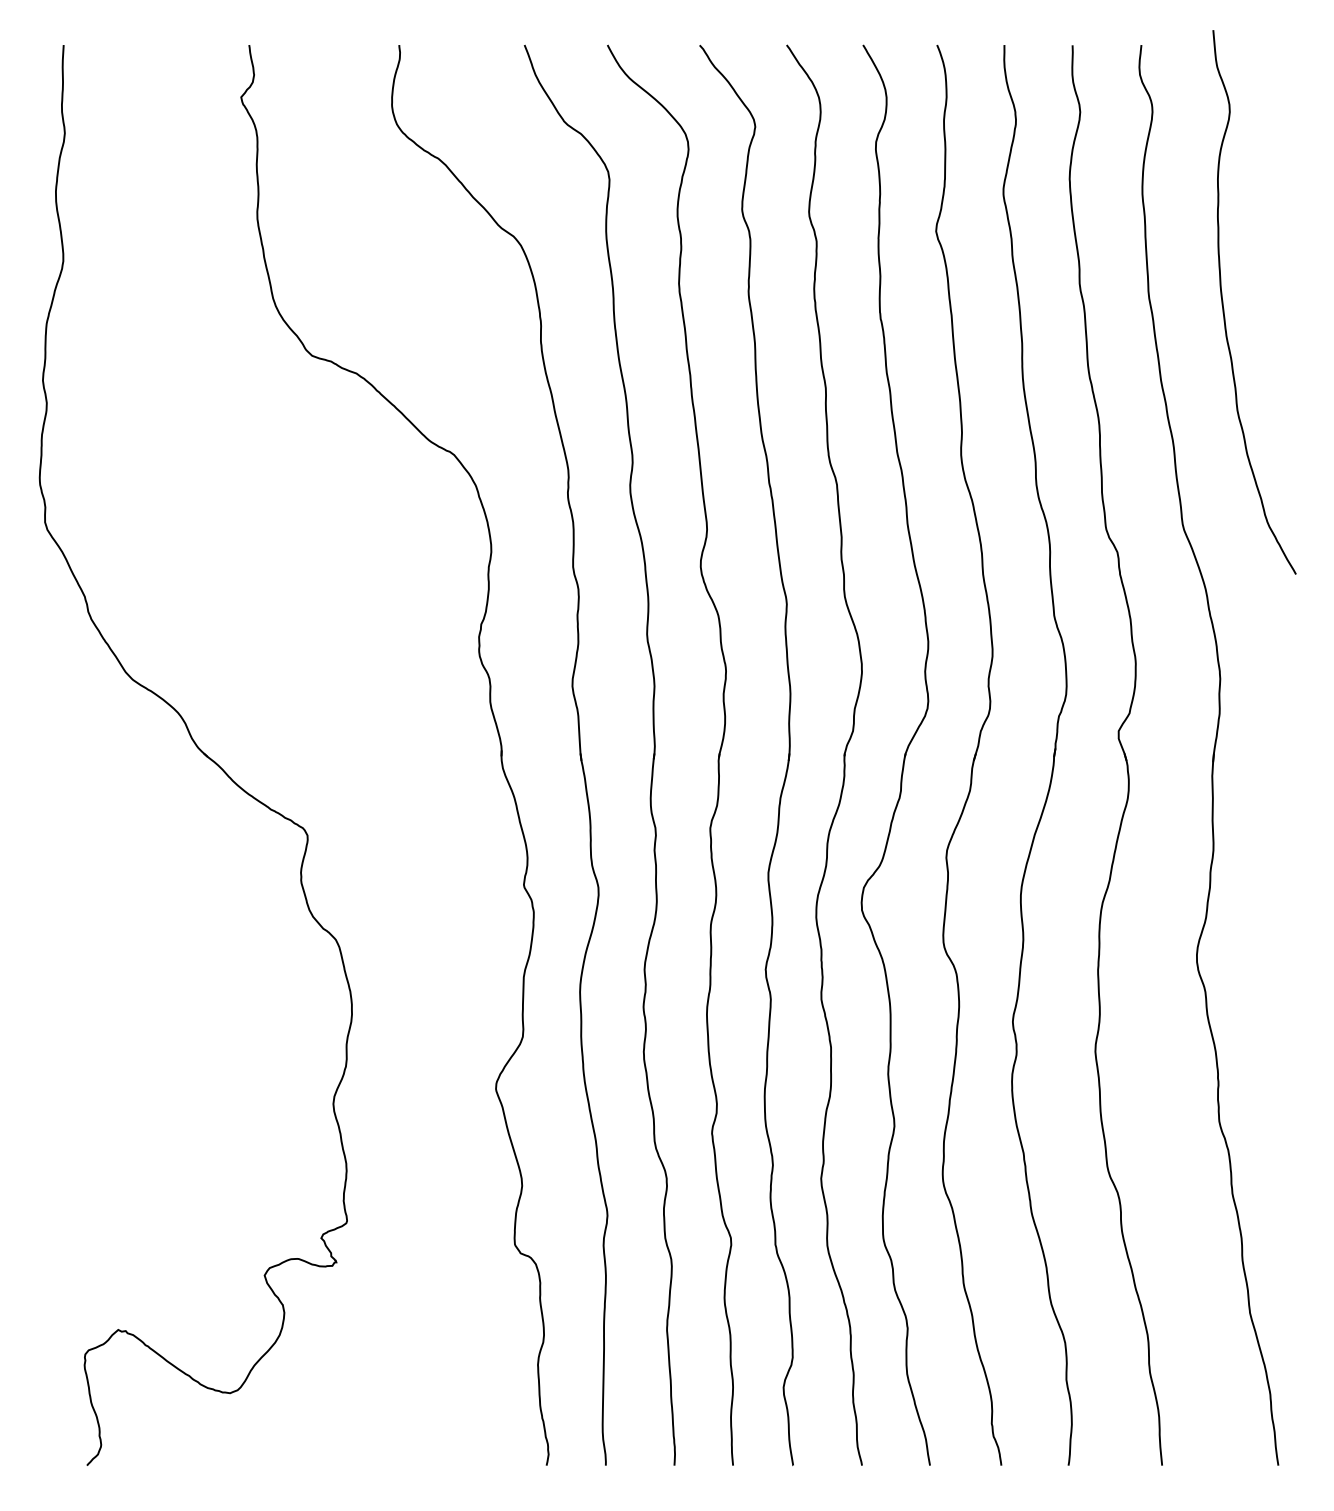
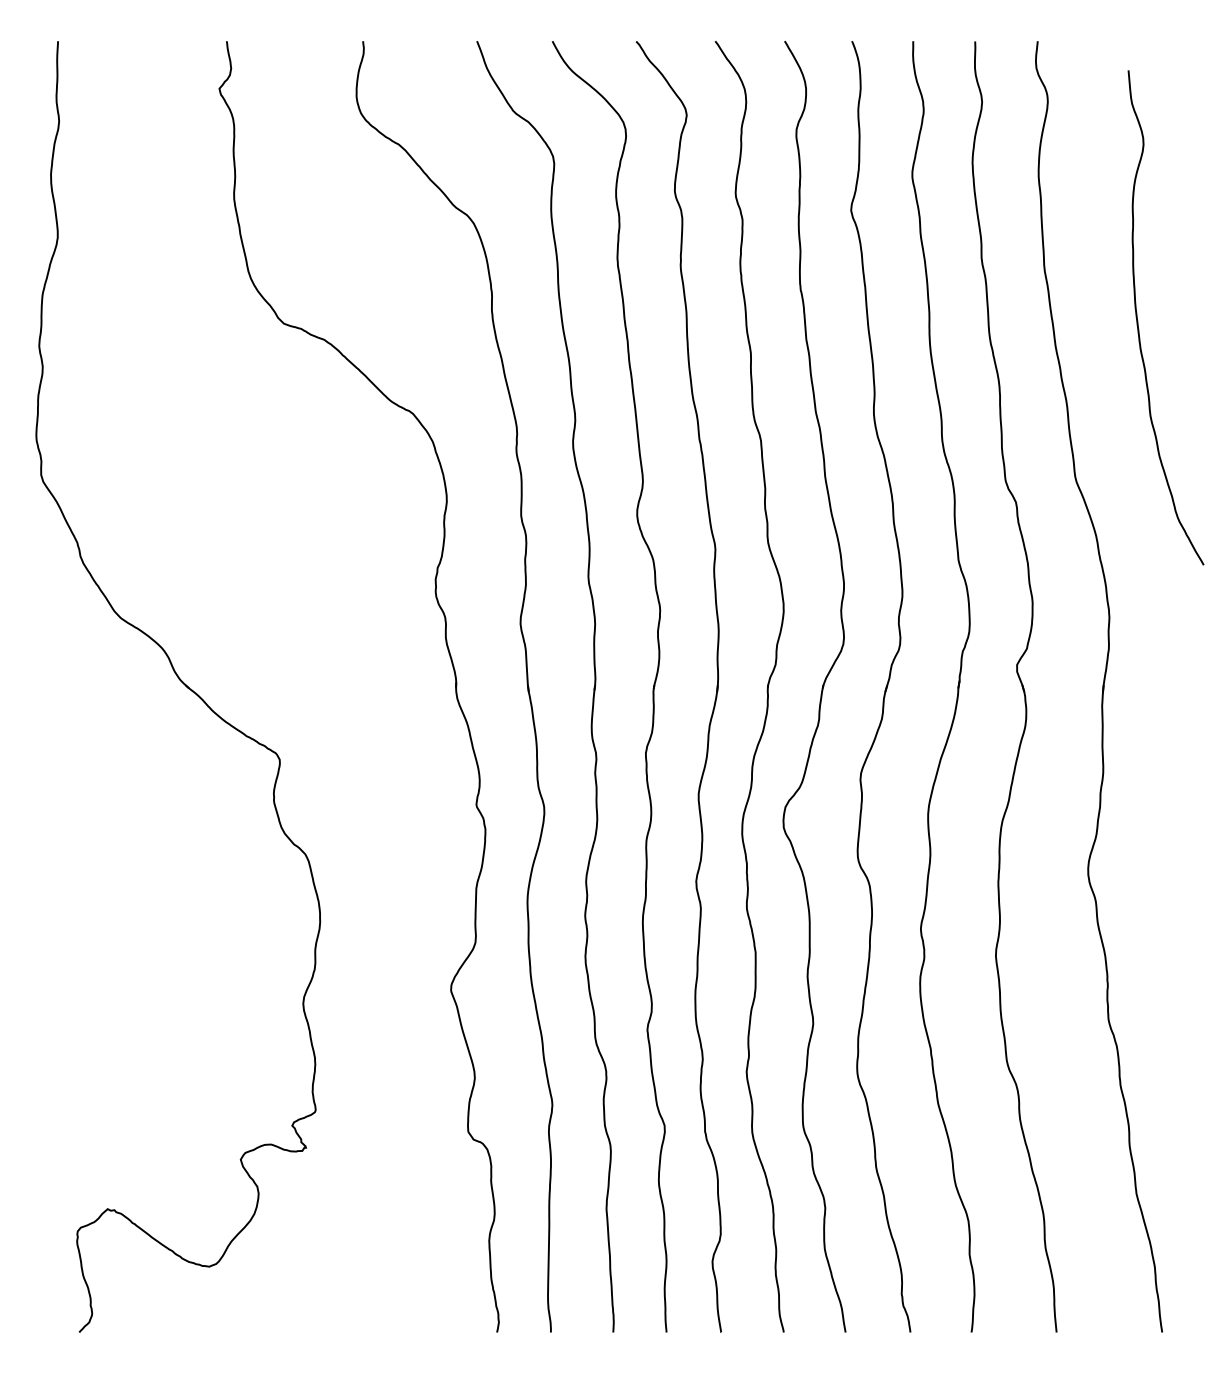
curve: (1224, 308) -> (1138, 323), moved

